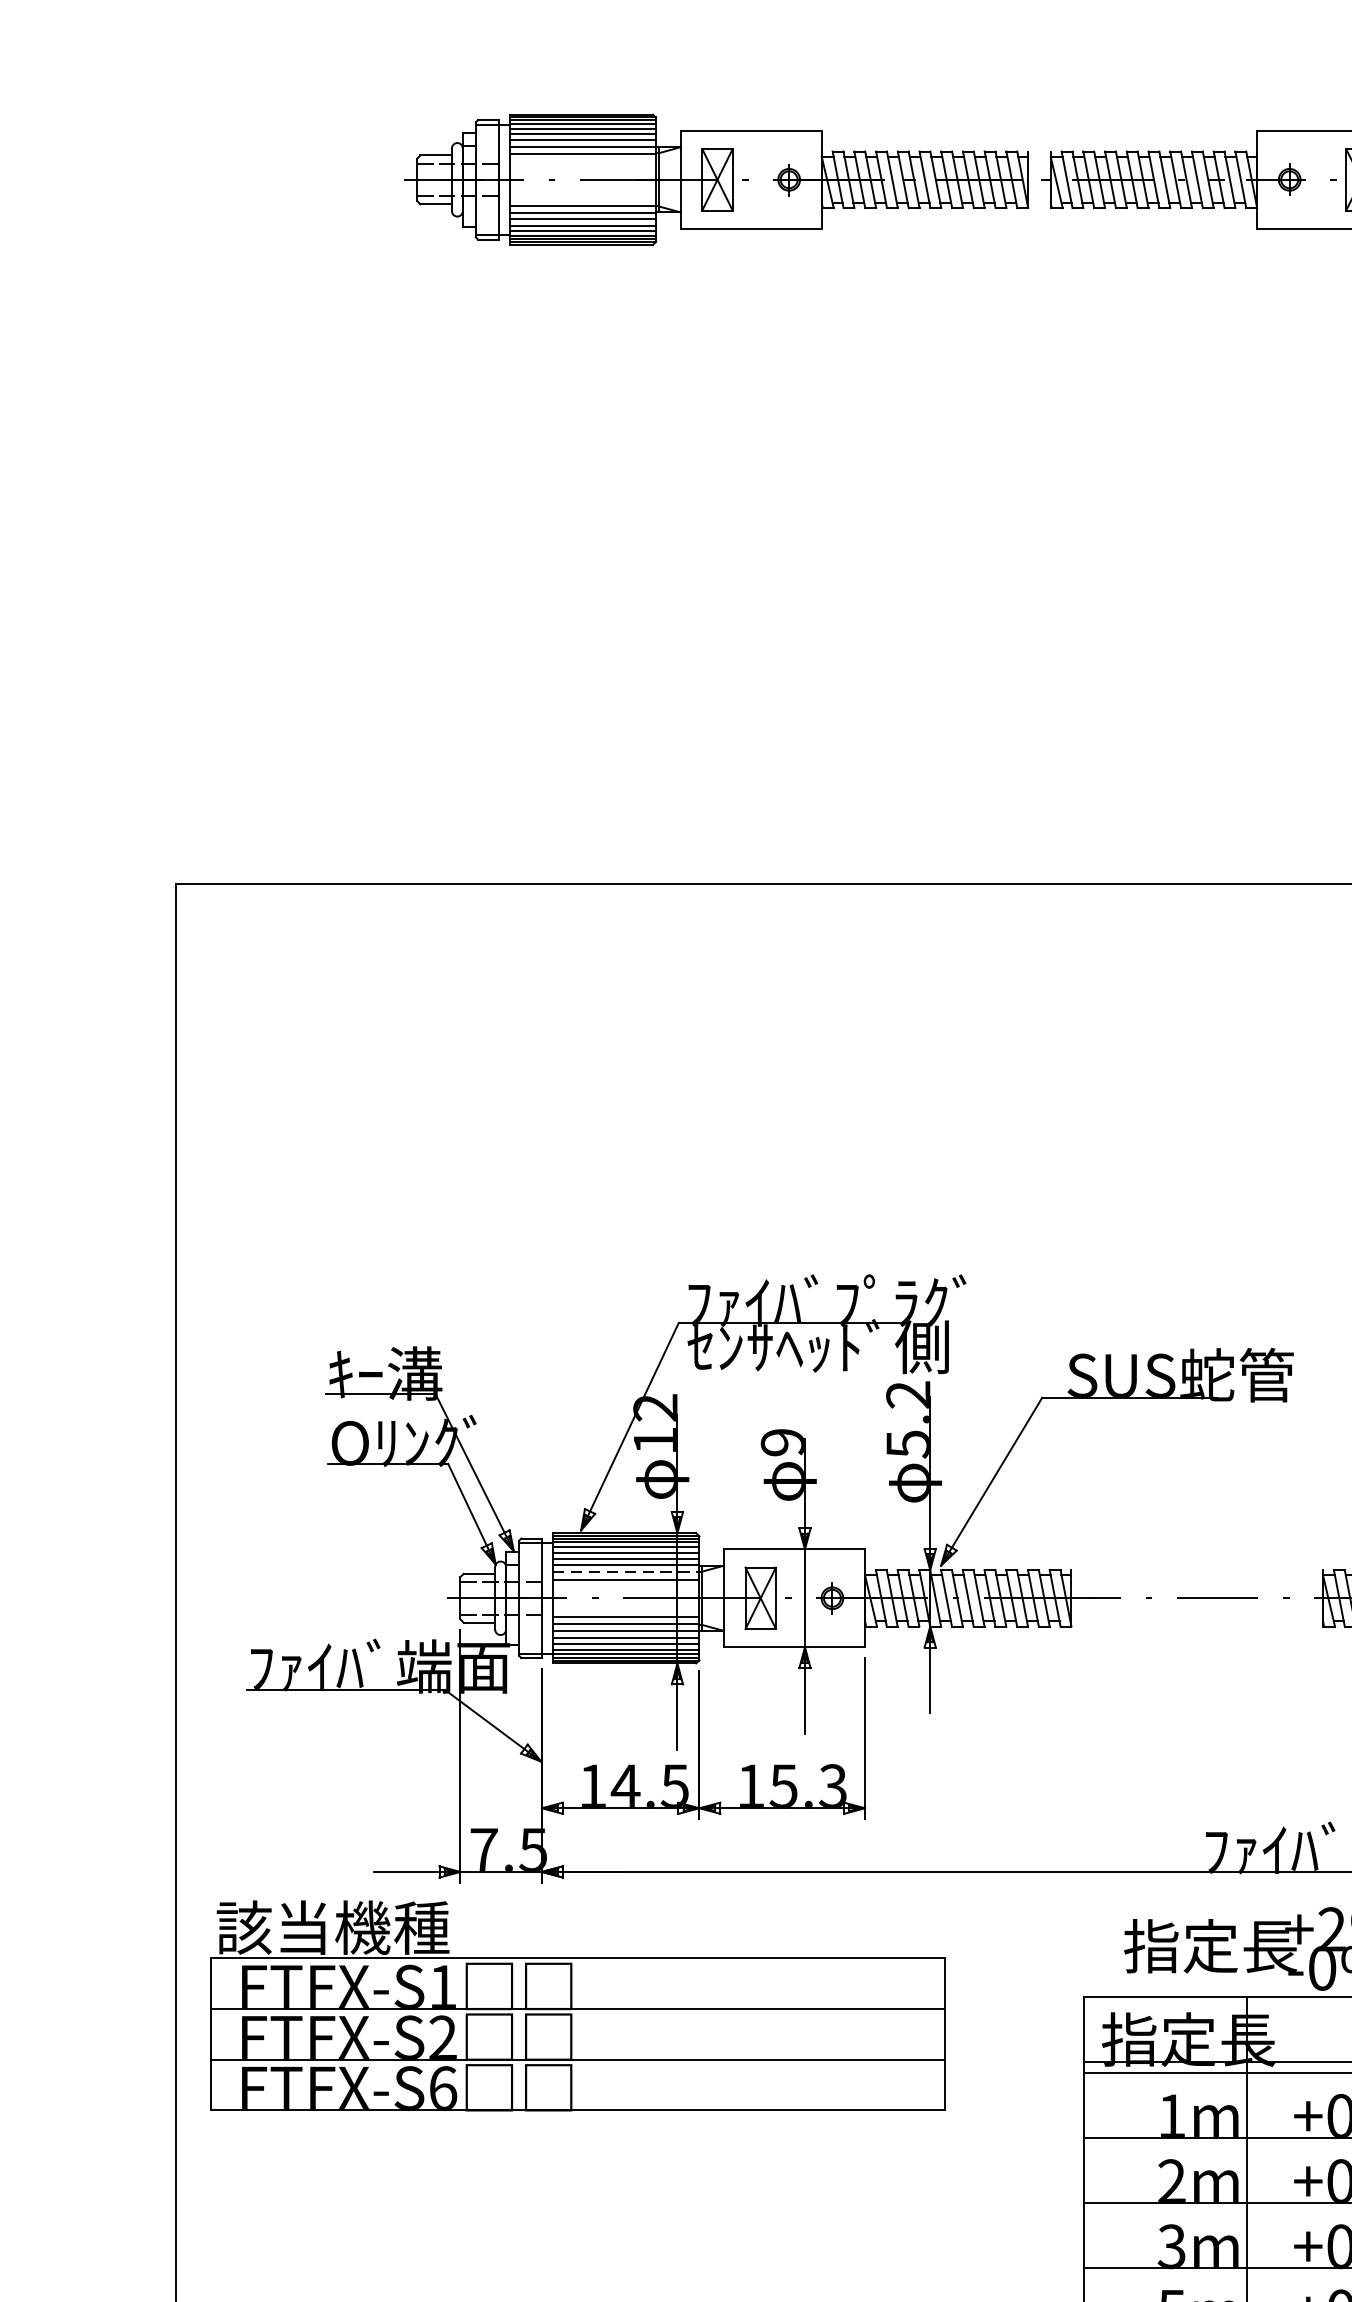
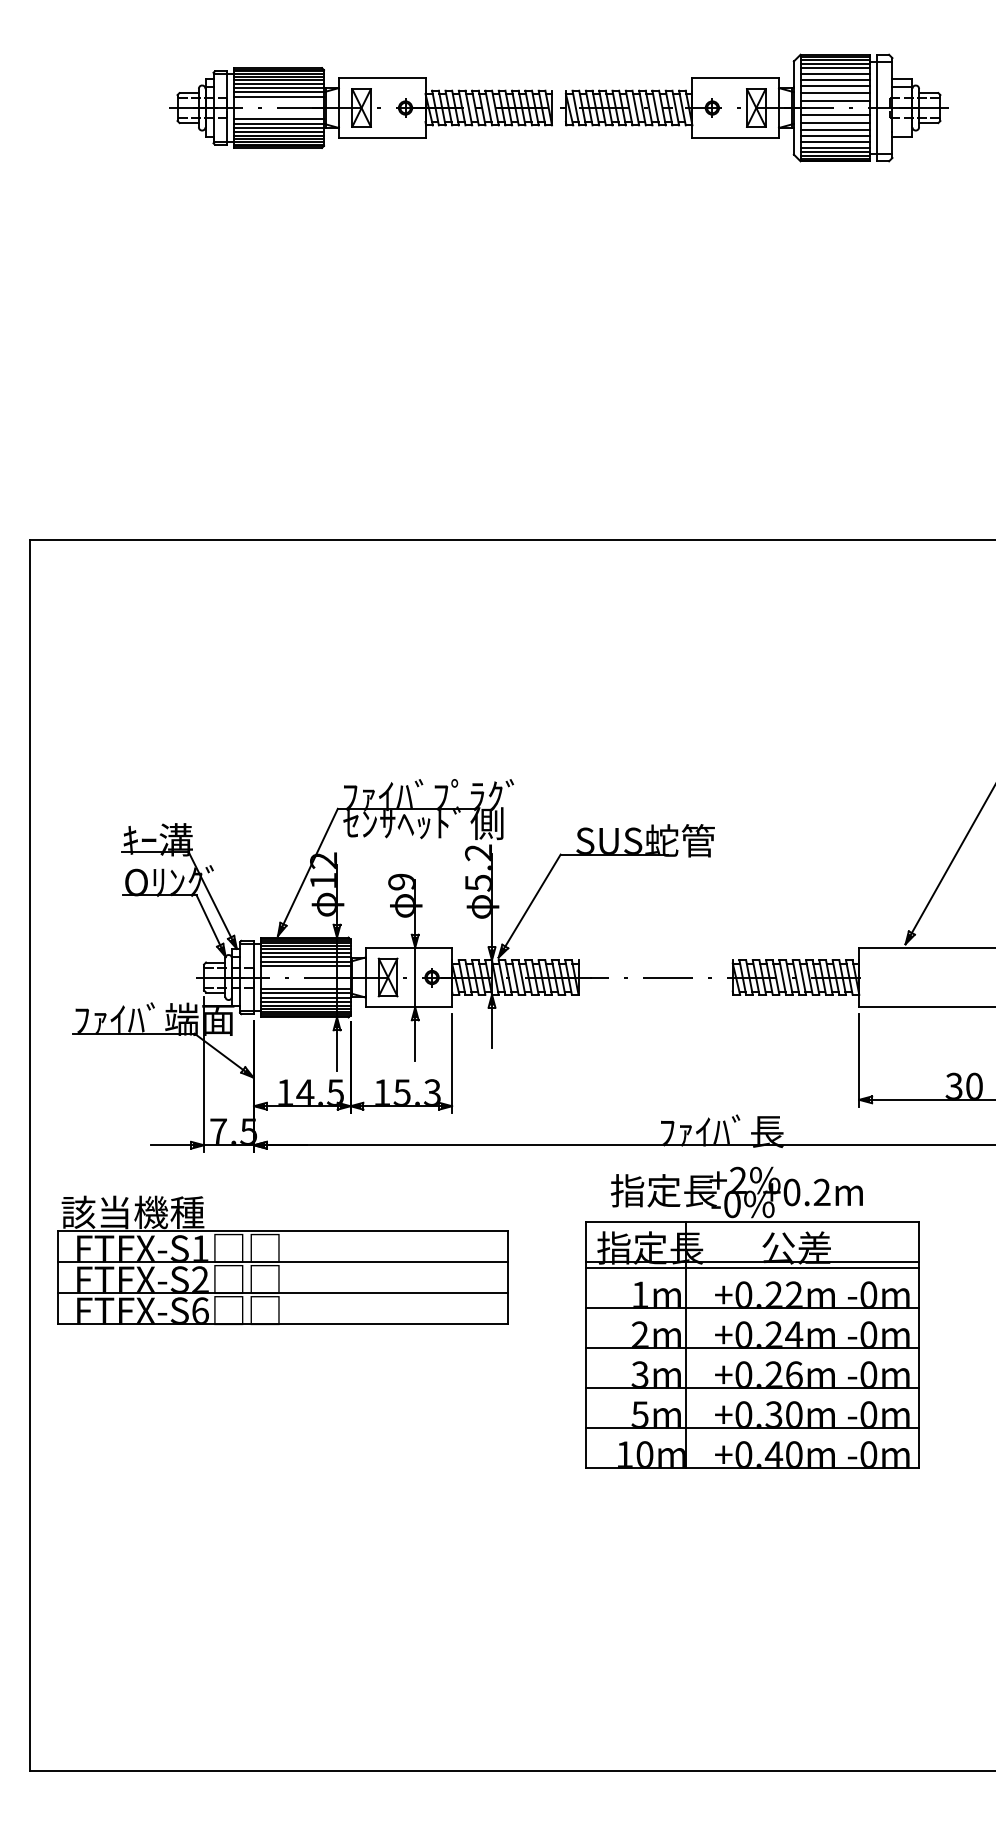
line: (583, 161) -> (279, 96), added
line: (583, 198) -> (279, 119), added
line: (625, 1572) -> (305, 961), dashed -> solid
part: (577, 2004) -> (282, 1259), moved

